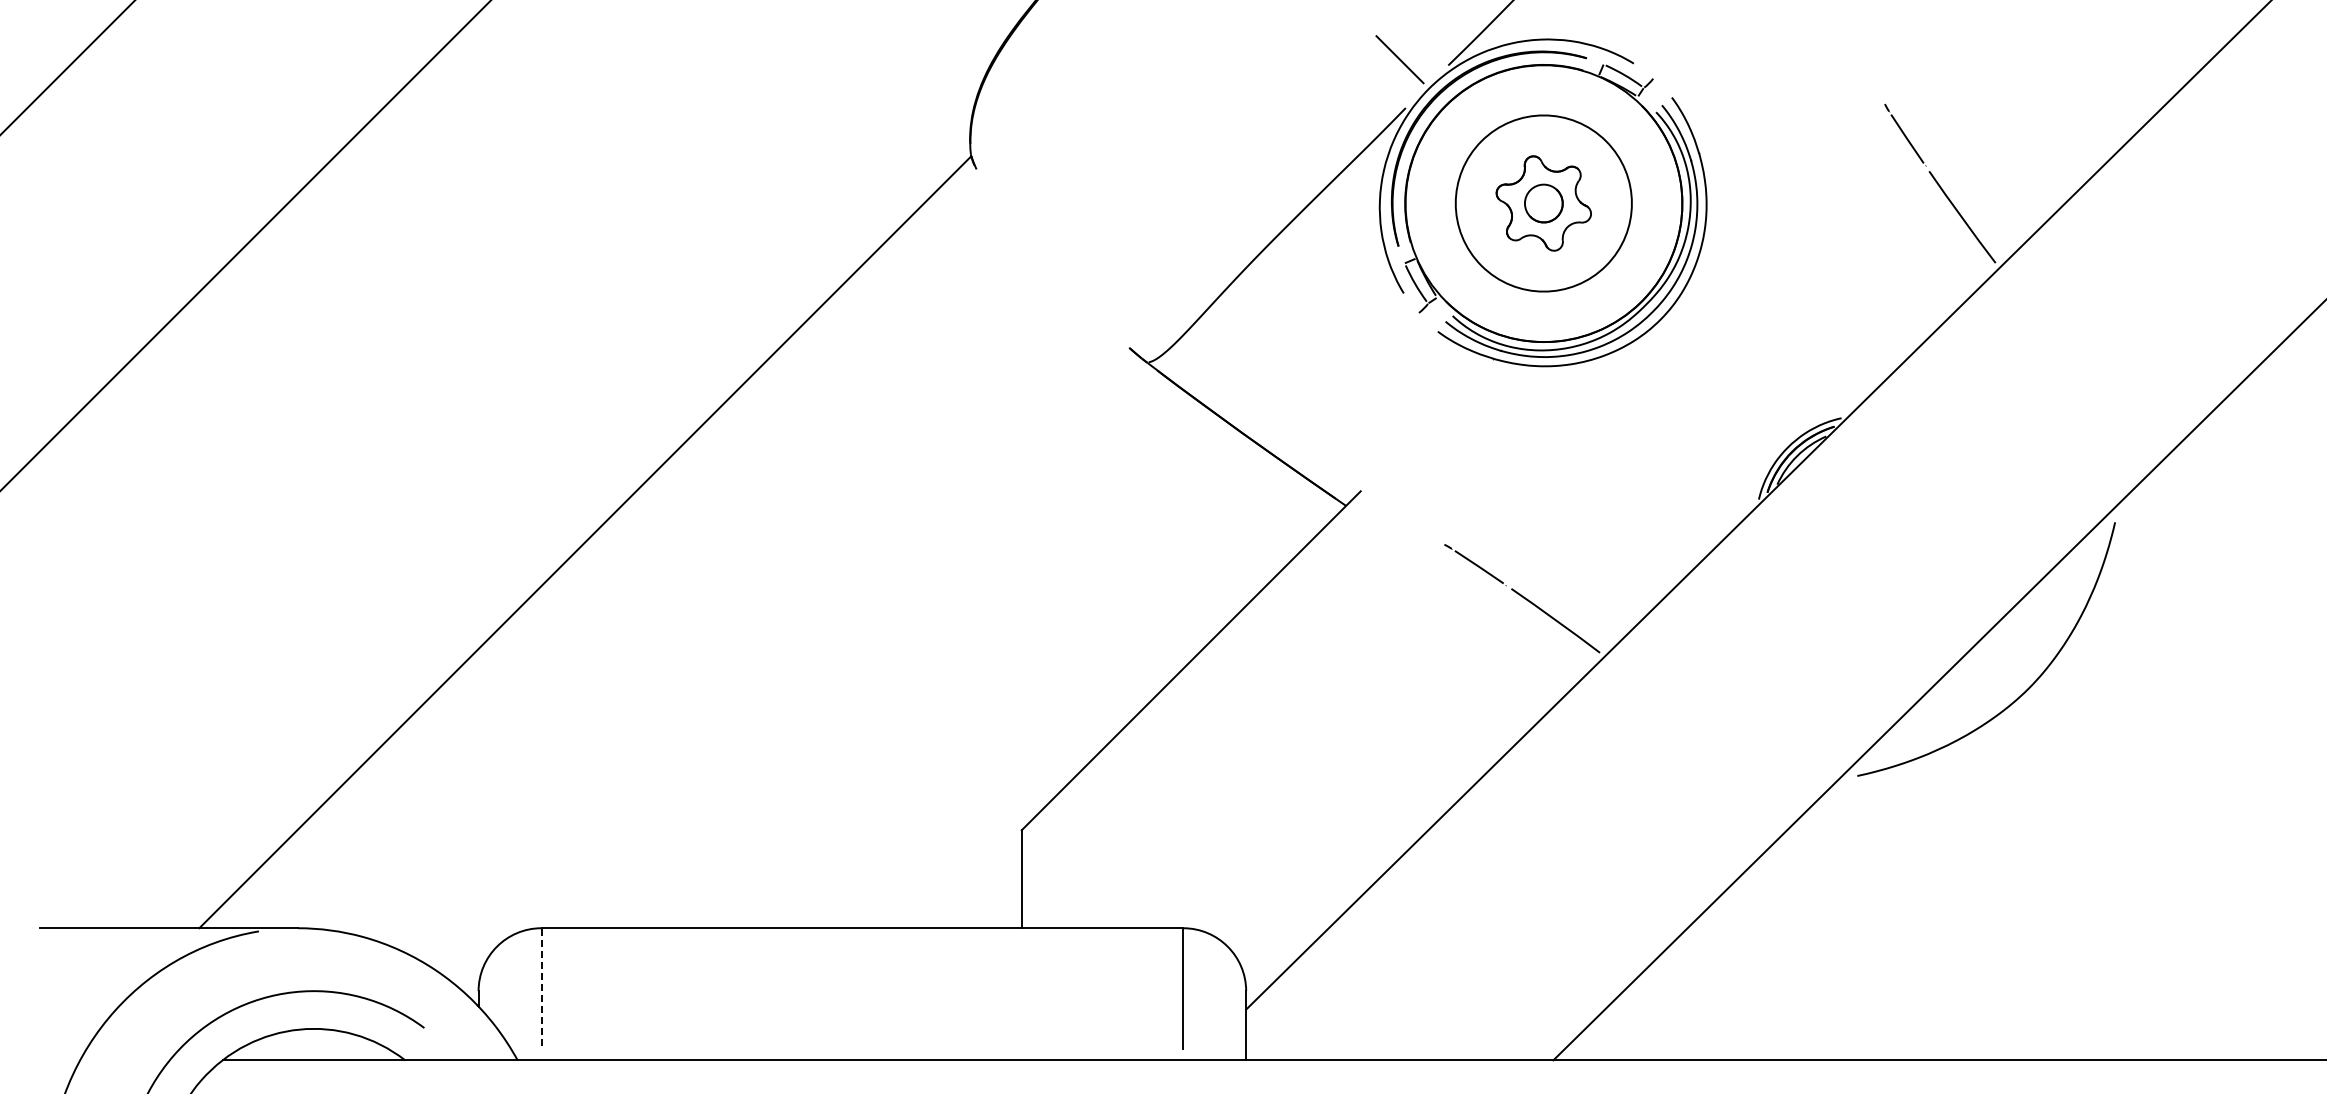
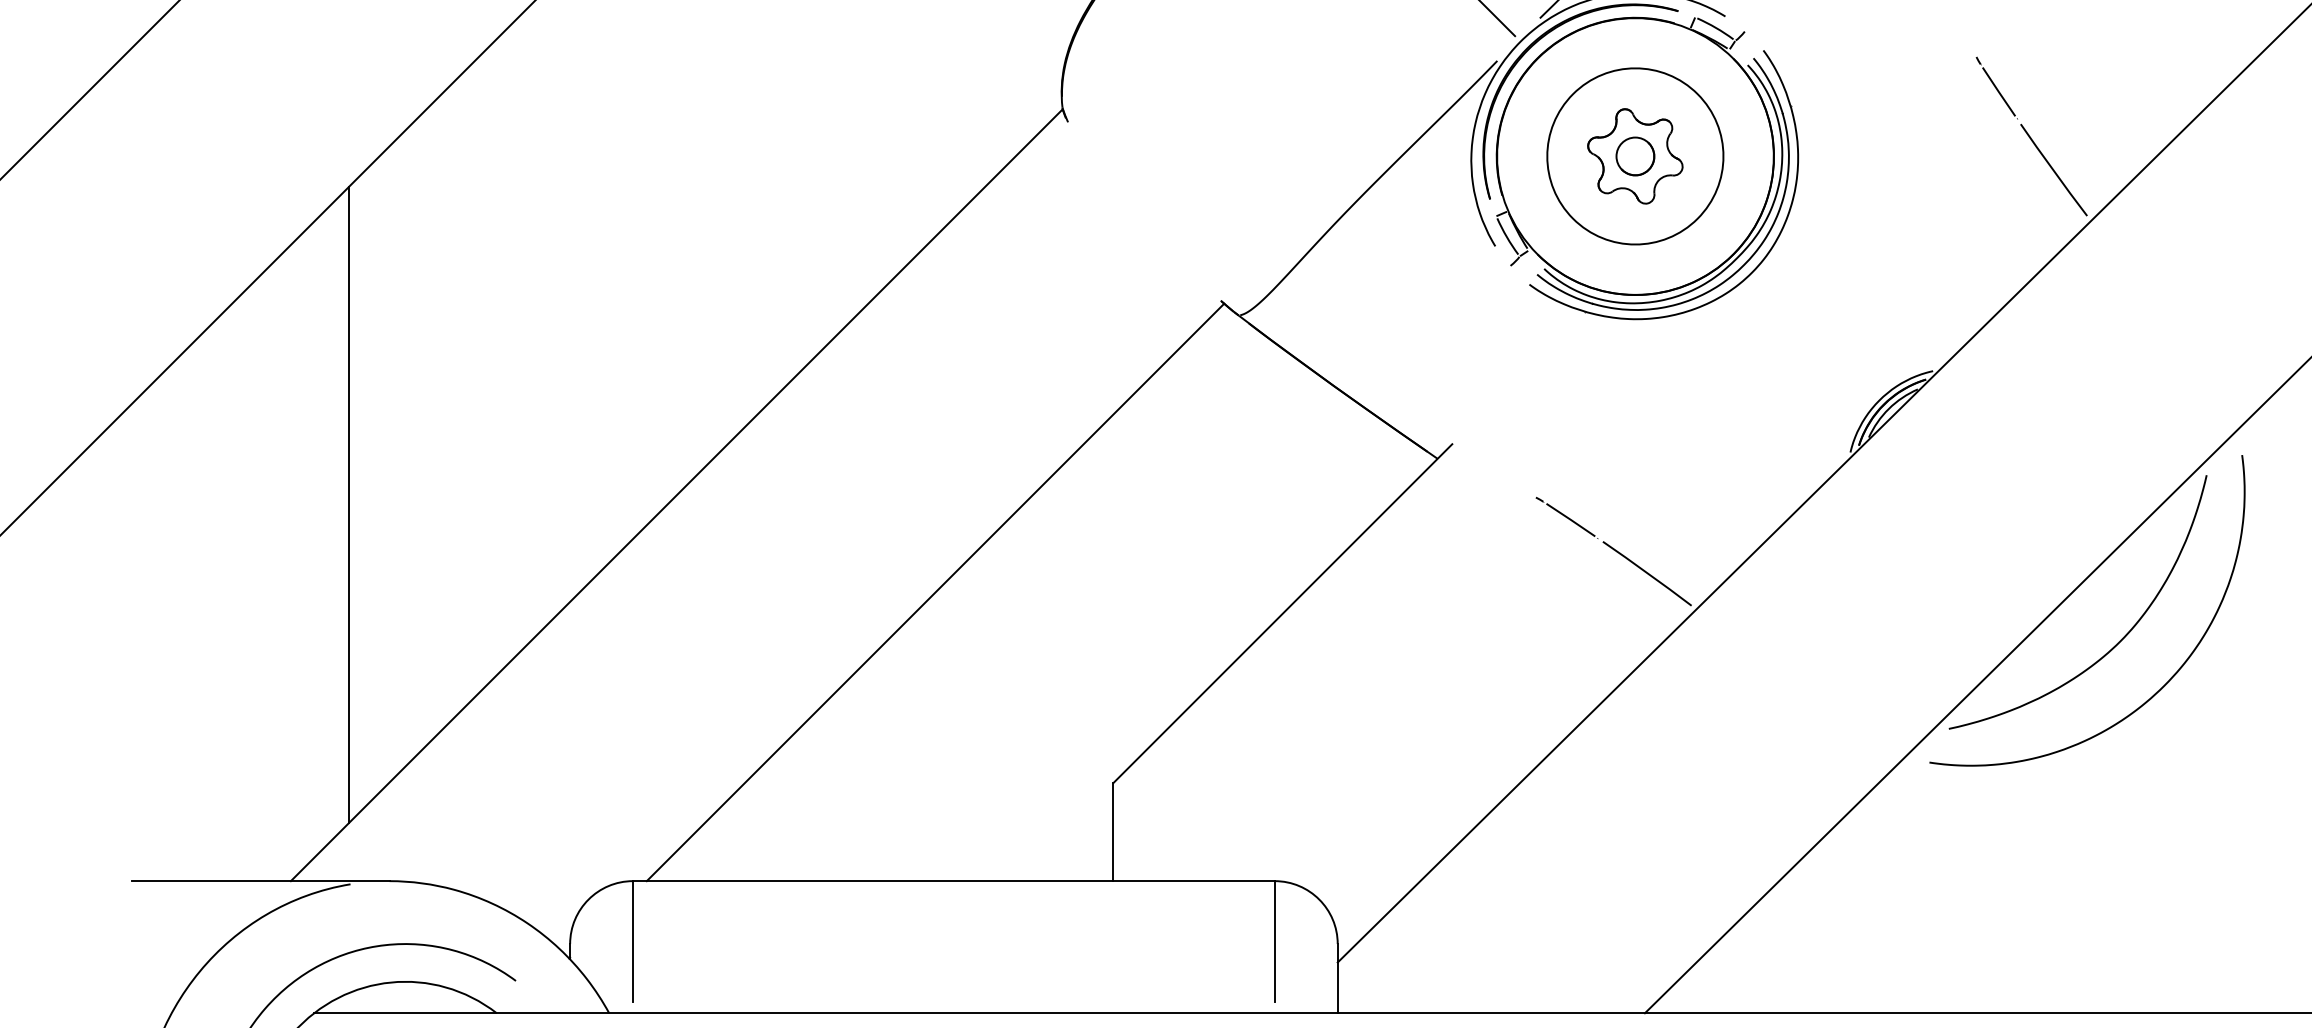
line: (257, 551) -> (349, 504), added
line: (843, 639) -> (935, 592), added
curve: (2071, 732) -> (2163, 685), added
line: (541, 989) -> (633, 942), dashed -> solid

